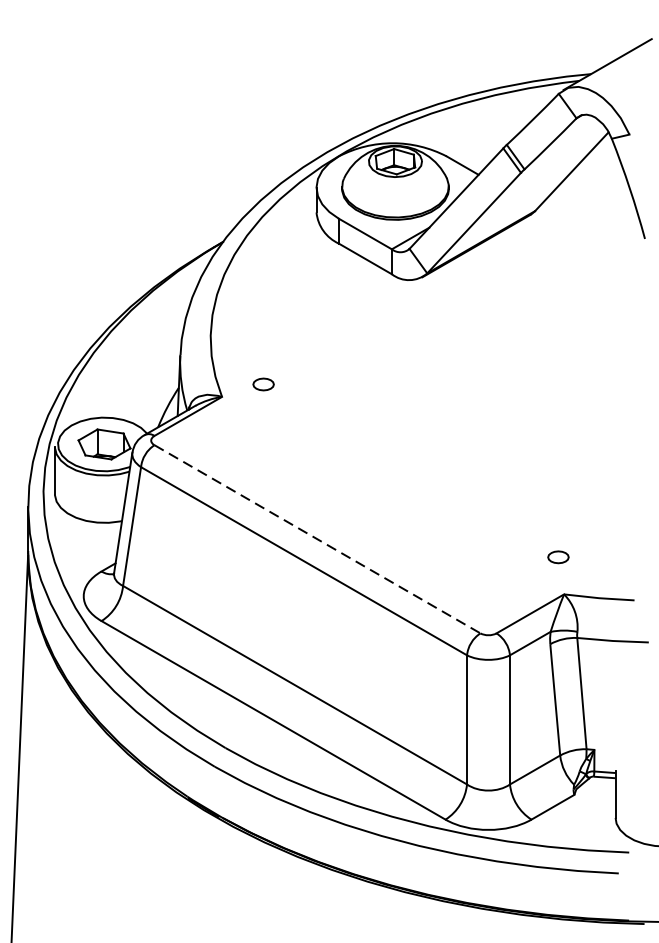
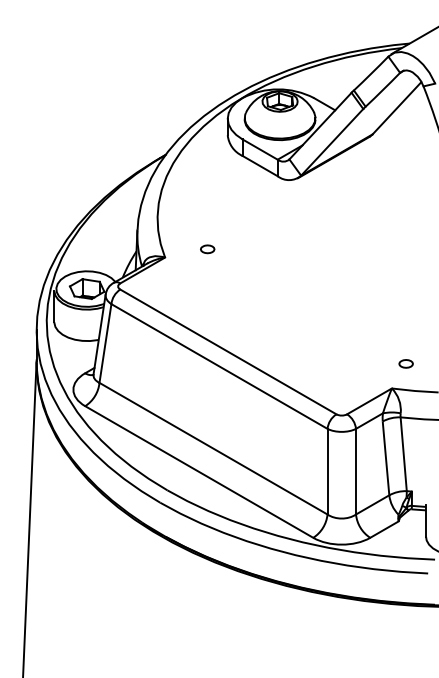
part: (263, 384) -> (207, 249), moved
line: (317, 538) -> (228, 351), dashed -> solid
part: (557, 556) -> (405, 363), moved

